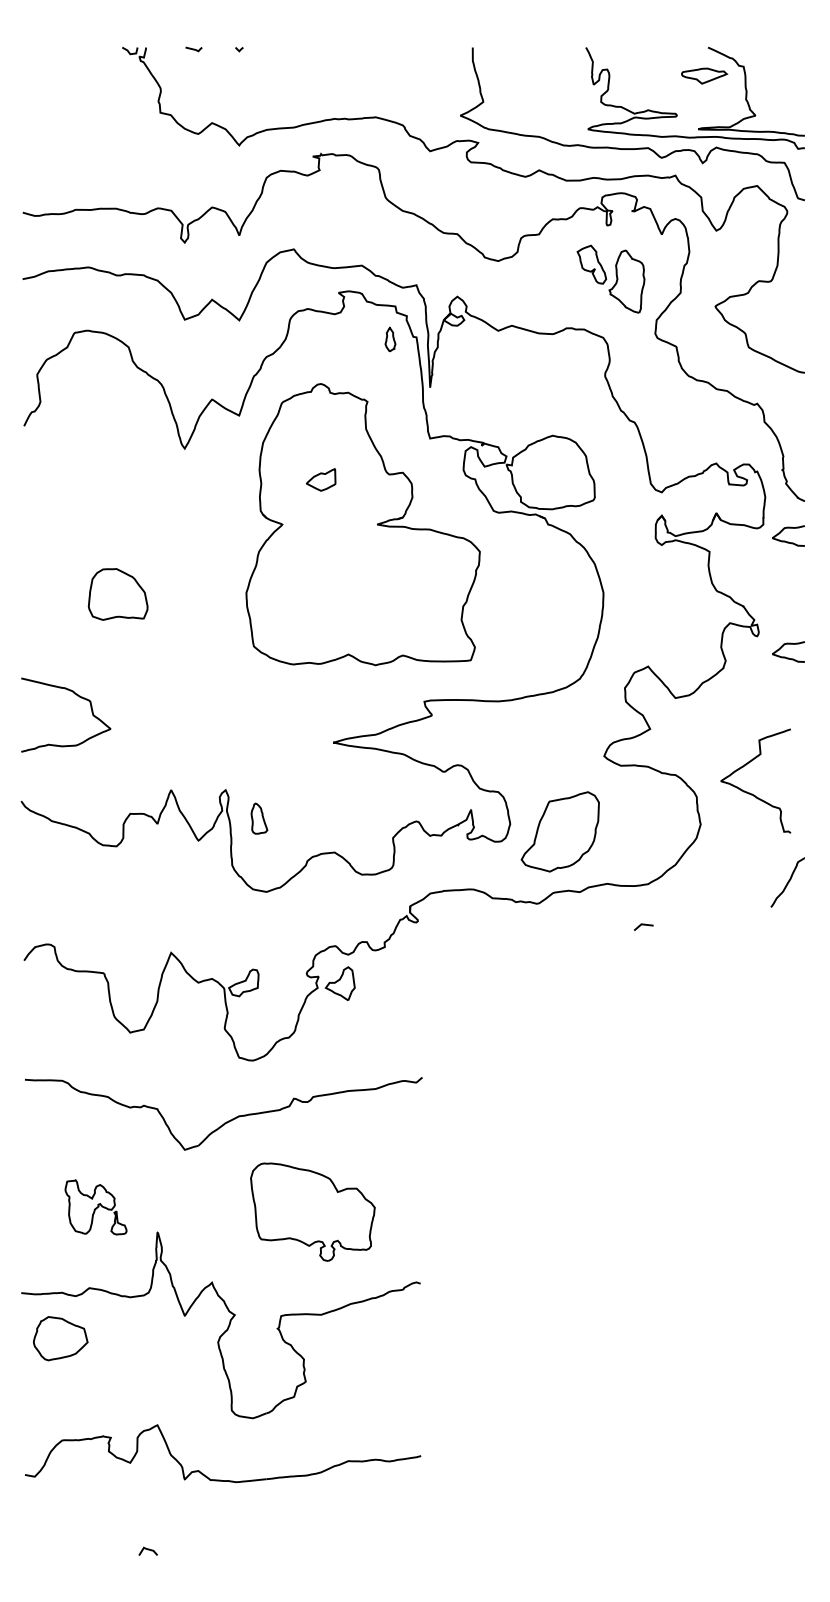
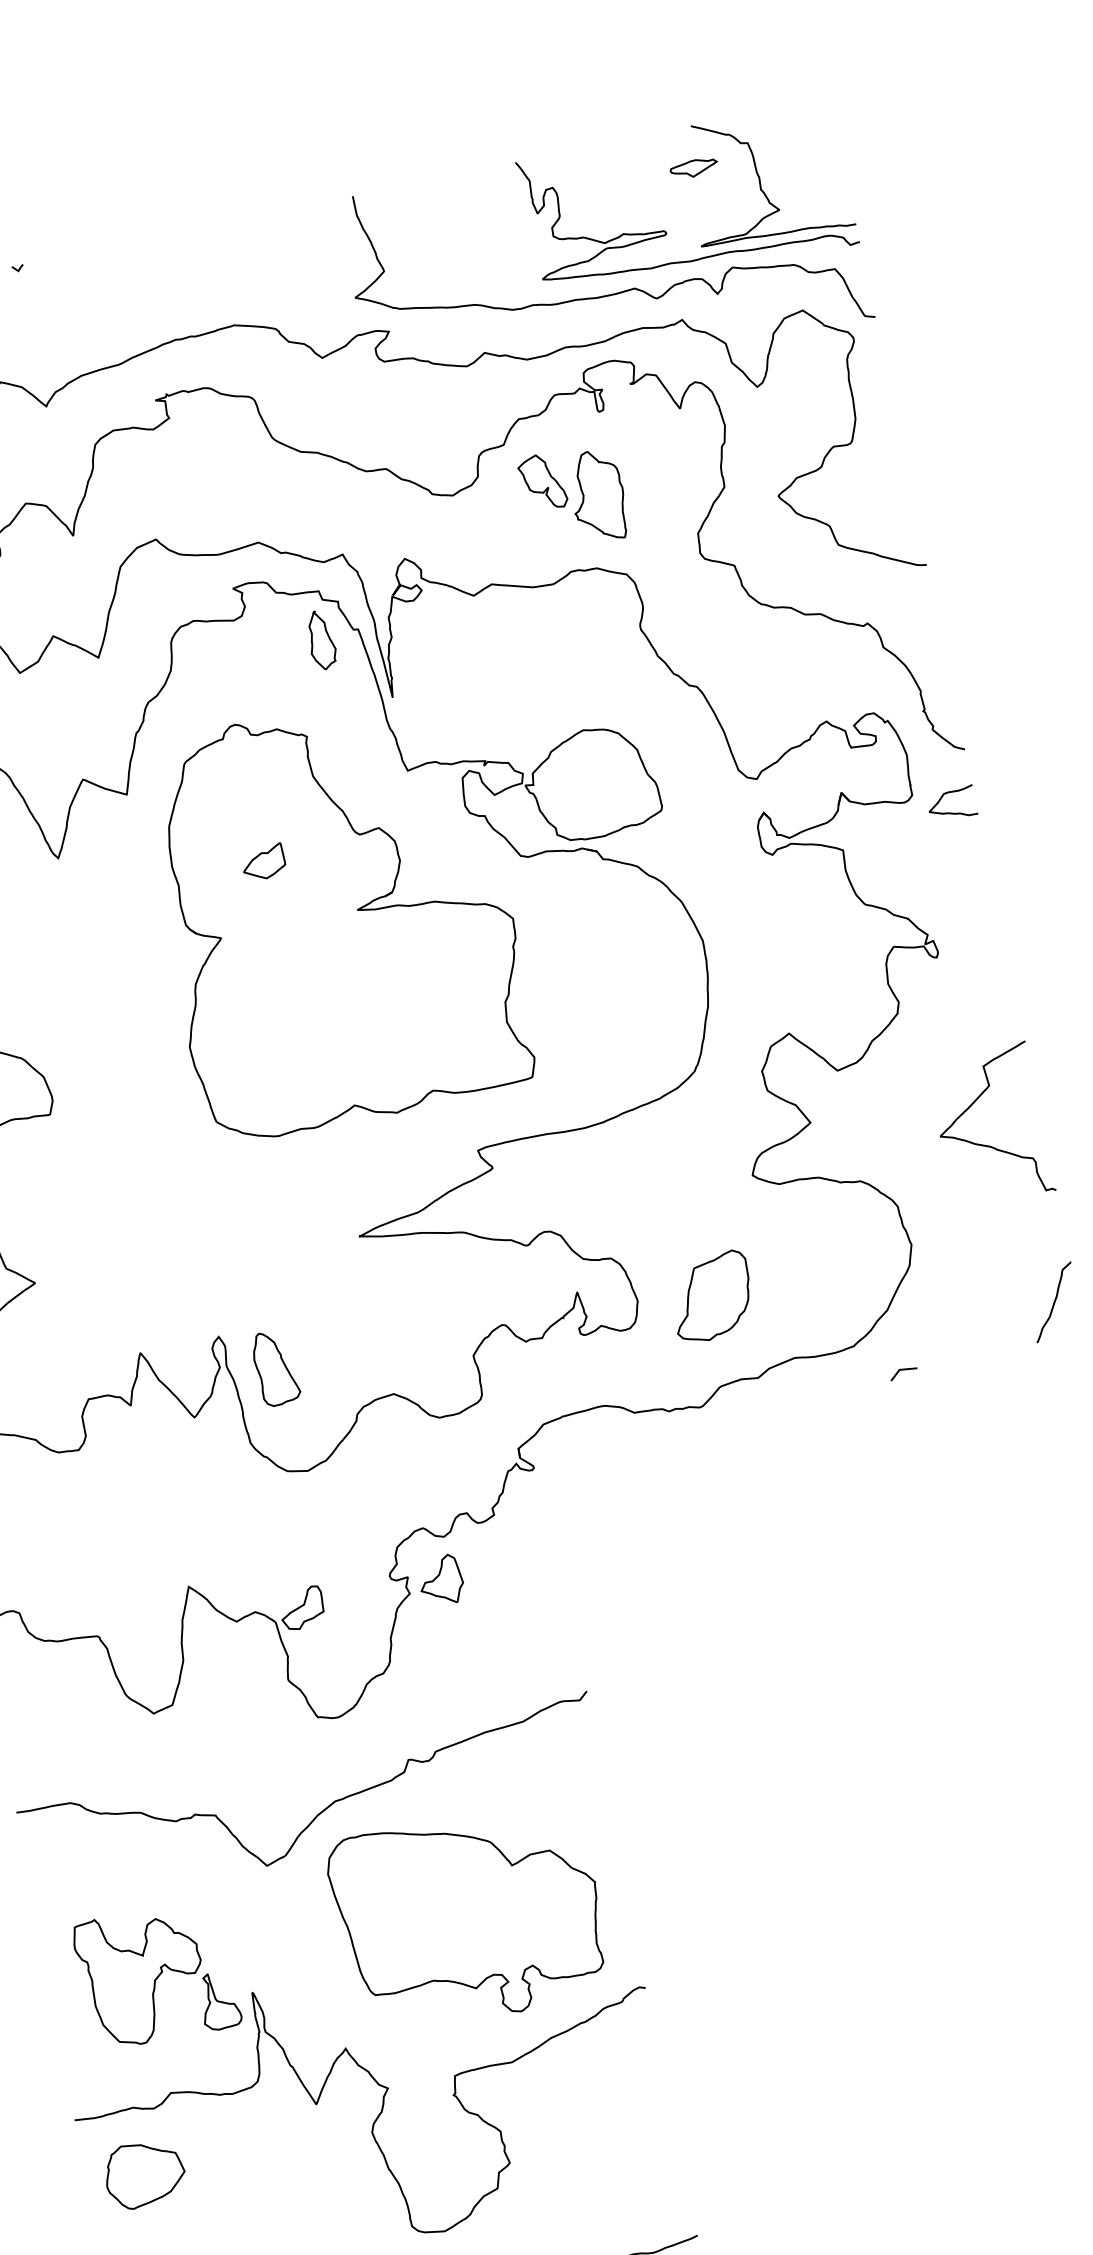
part: (704, 76) -> (694, 168), size x0.71
part: (610, 278) -> (573, 496), moved
part: (390, 339) -> (321, 640), size x1.67
curve: (785, 656) -> (983, 978), removed
curve: (752, 793) -> (989, 1144), moved
part: (259, 818) -> (275, 1367), size x1.67
part: (559, 831) -> (710, 1296), size x0.71
line: (643, 925) -> (902, 1371), moved
part: (95, 1207) -> (155, 1975), size x1.67
part: (312, 1211) -> (468, 1916), size x1.43

